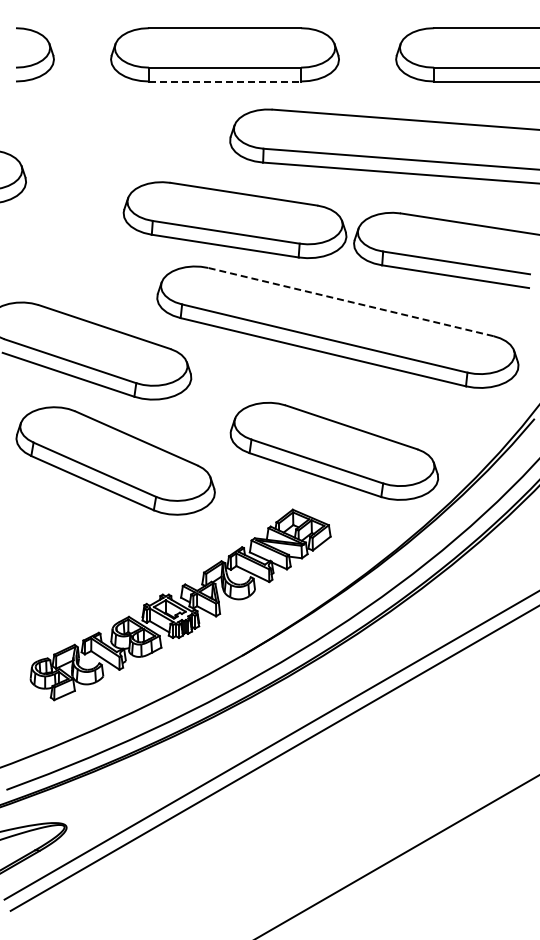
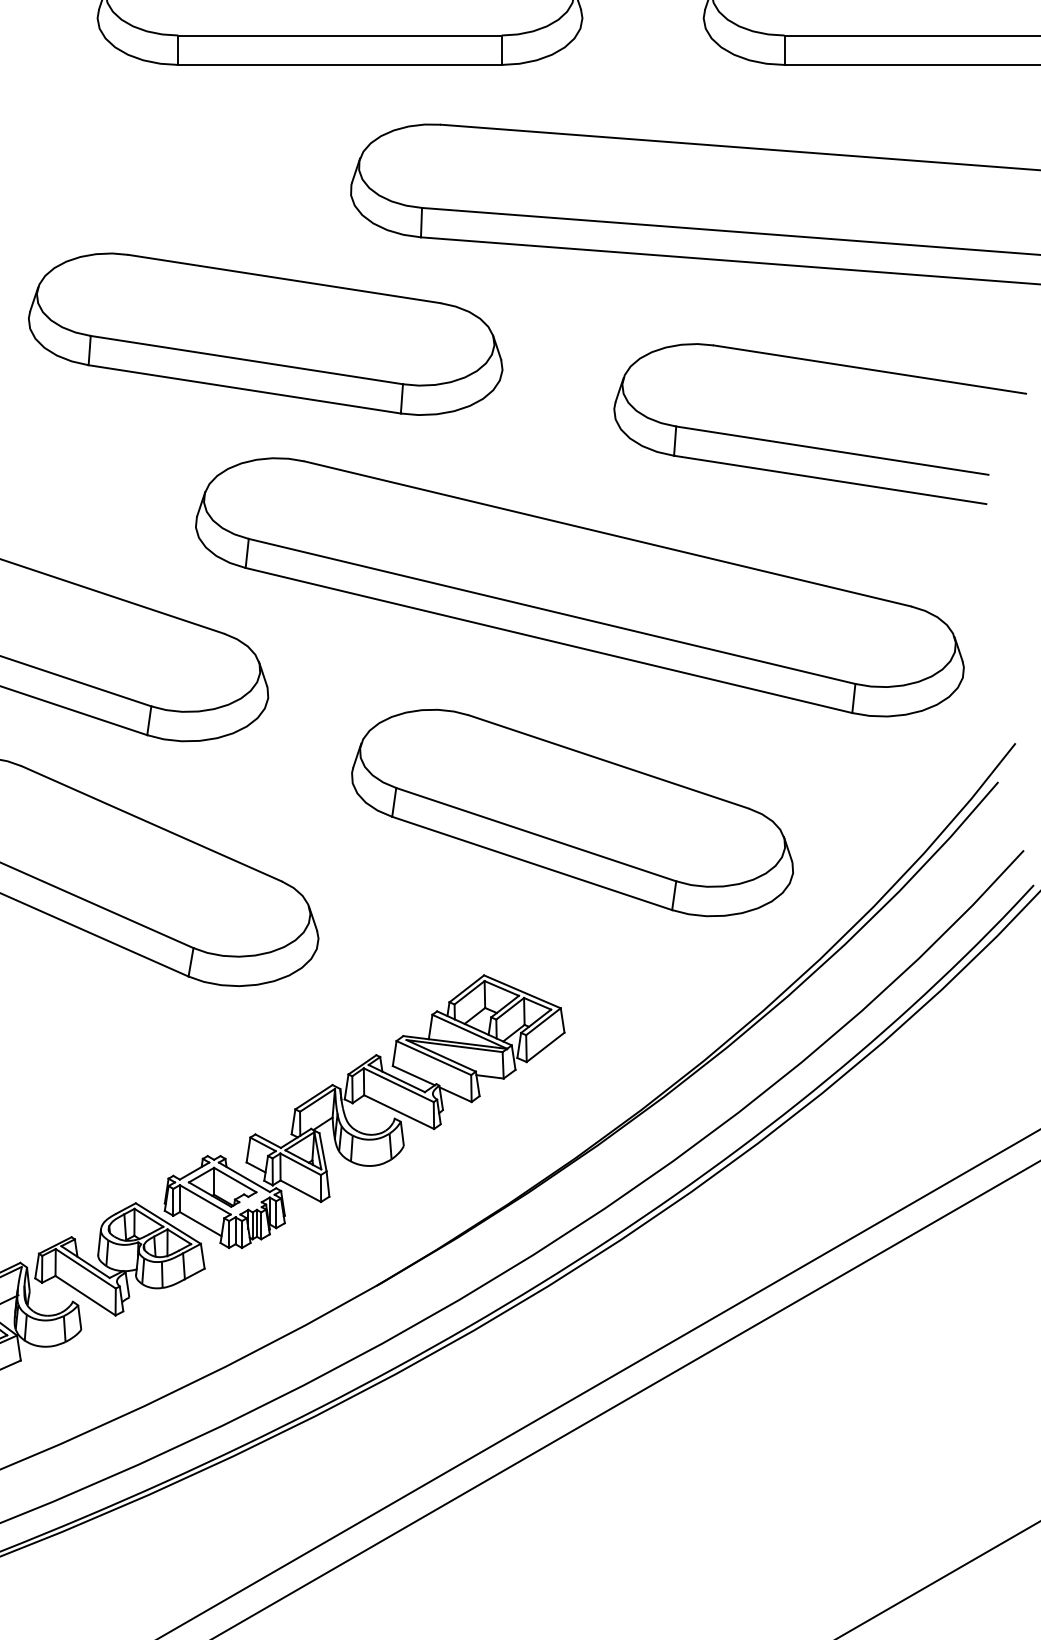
line: (225, 81) -> (340, 64), dashed -> solid
part: (234, 220) -> (264, 334), moved
line: (350, 302) -> (606, 534), dashed -> solid
part: (334, 450) -> (572, 811), moved

